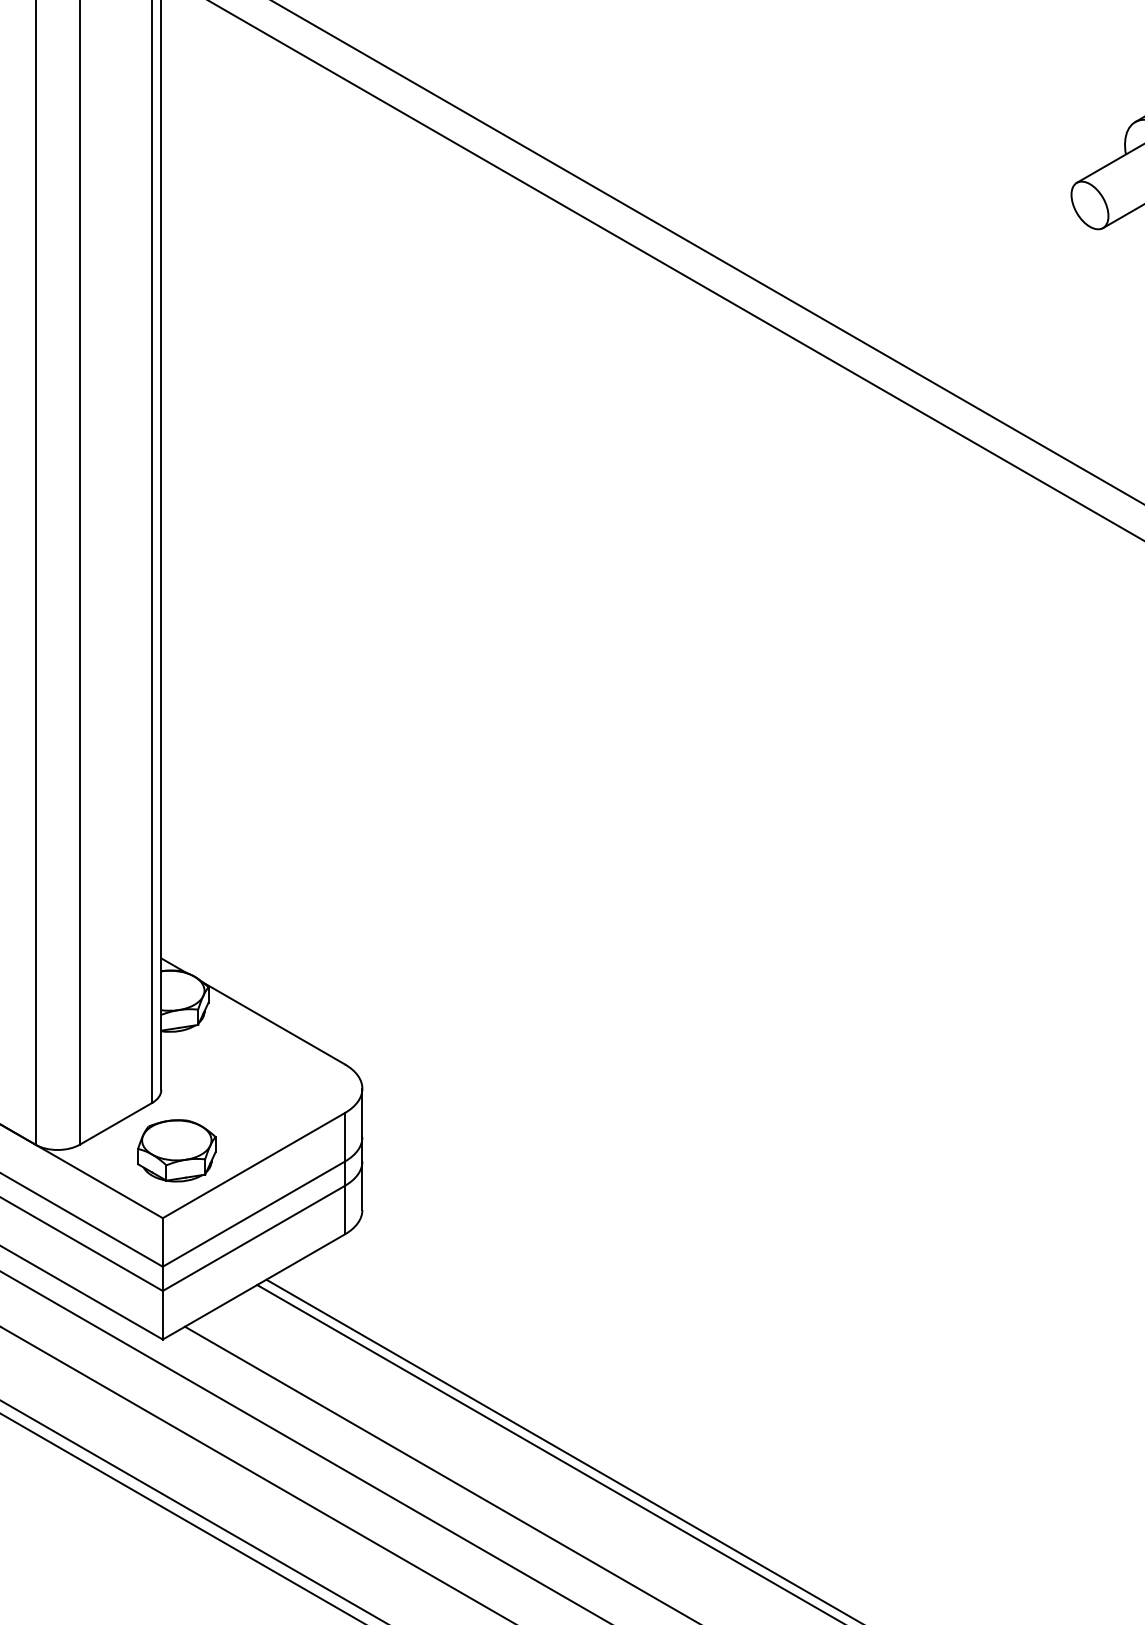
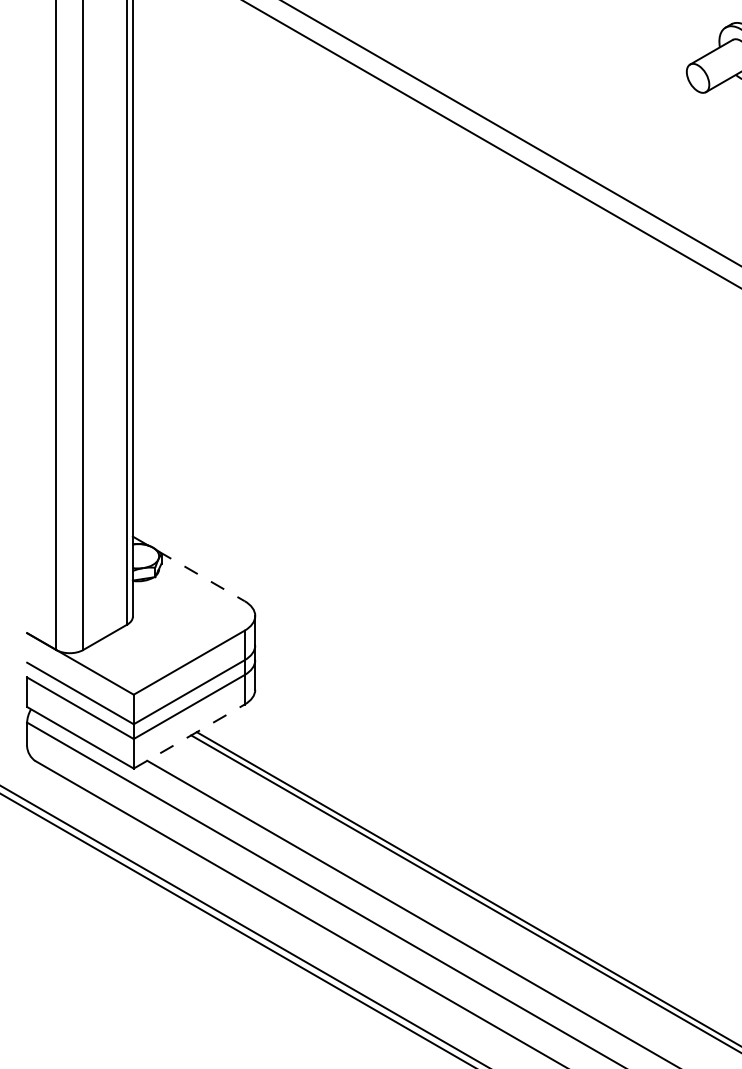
line: (274, 1023) -> (201, 576), solid -> dashed
part: (175, 1150) -> (141, 653), removed
line: (254, 1286) -> (189, 736), solid -> dashed

